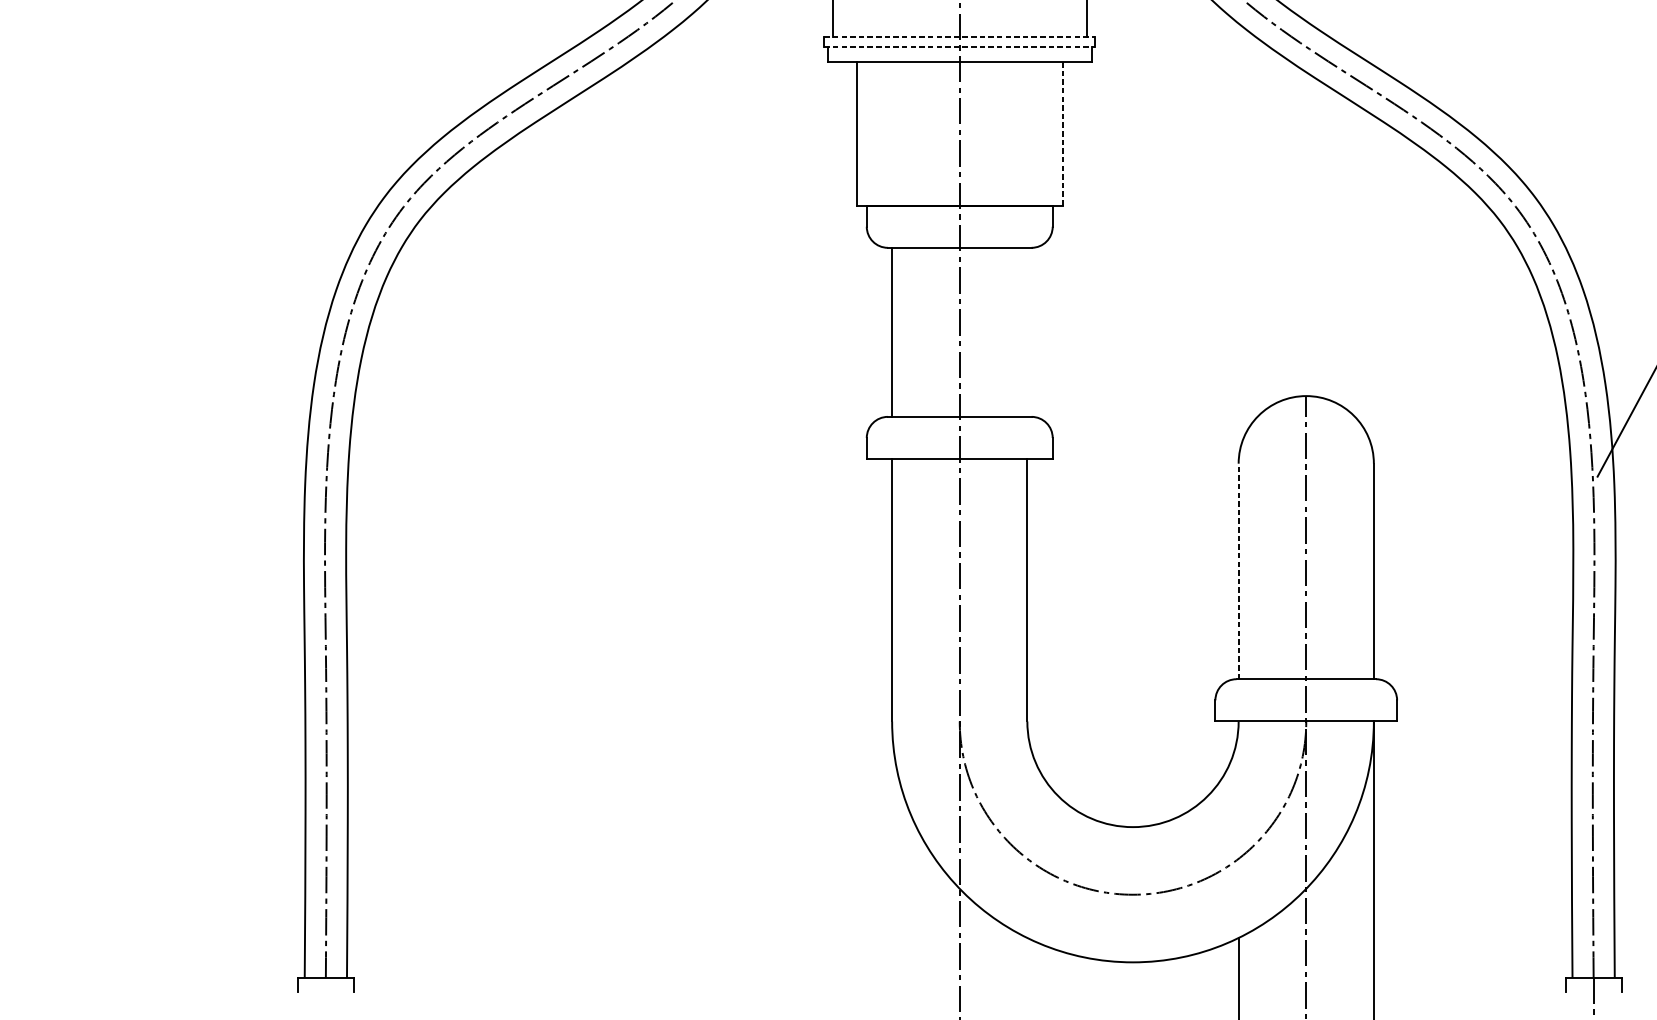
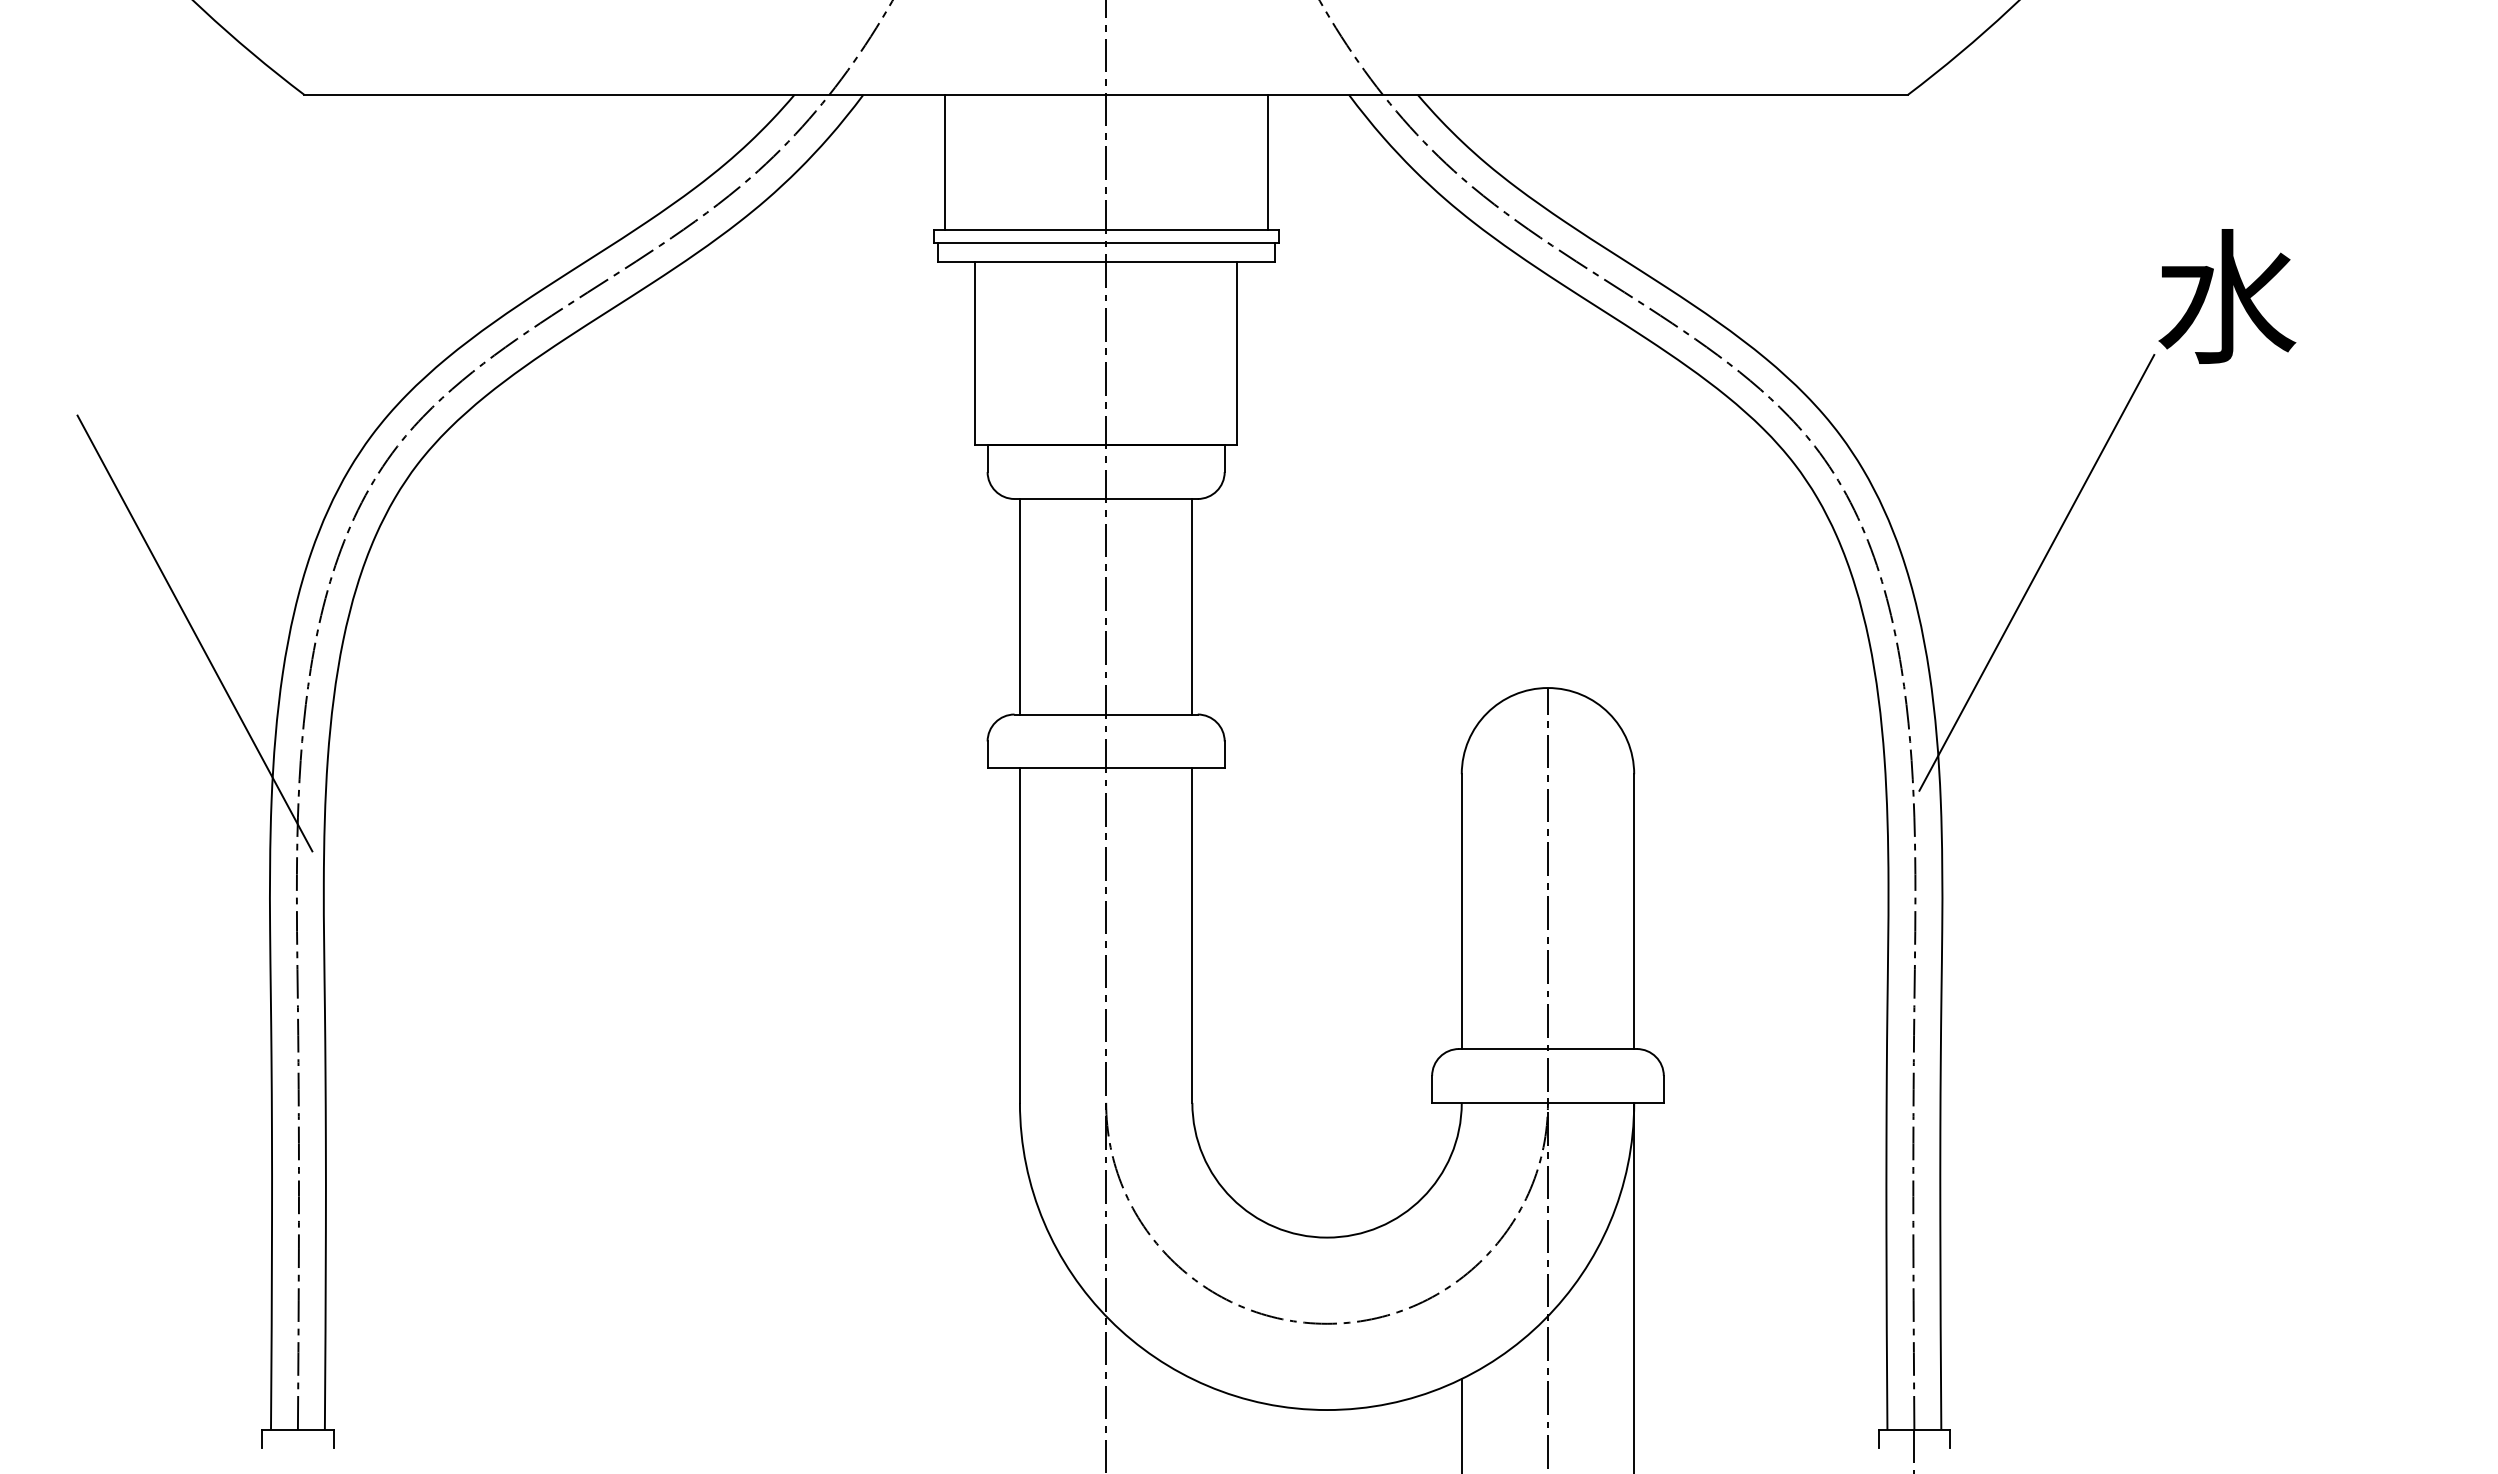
line: (960, 36) -> (1106, 229), dashed -> solid
line: (960, 47) -> (1106, 243), dashed -> solid
line: (1062, 133) -> (1237, 353), dashed -> solid
line: (1027, 332) -> (1192, 606), added
line: (244, 353) -> (194, 633), added
line: (1238, 571) -> (1461, 911), dashed -> solid

